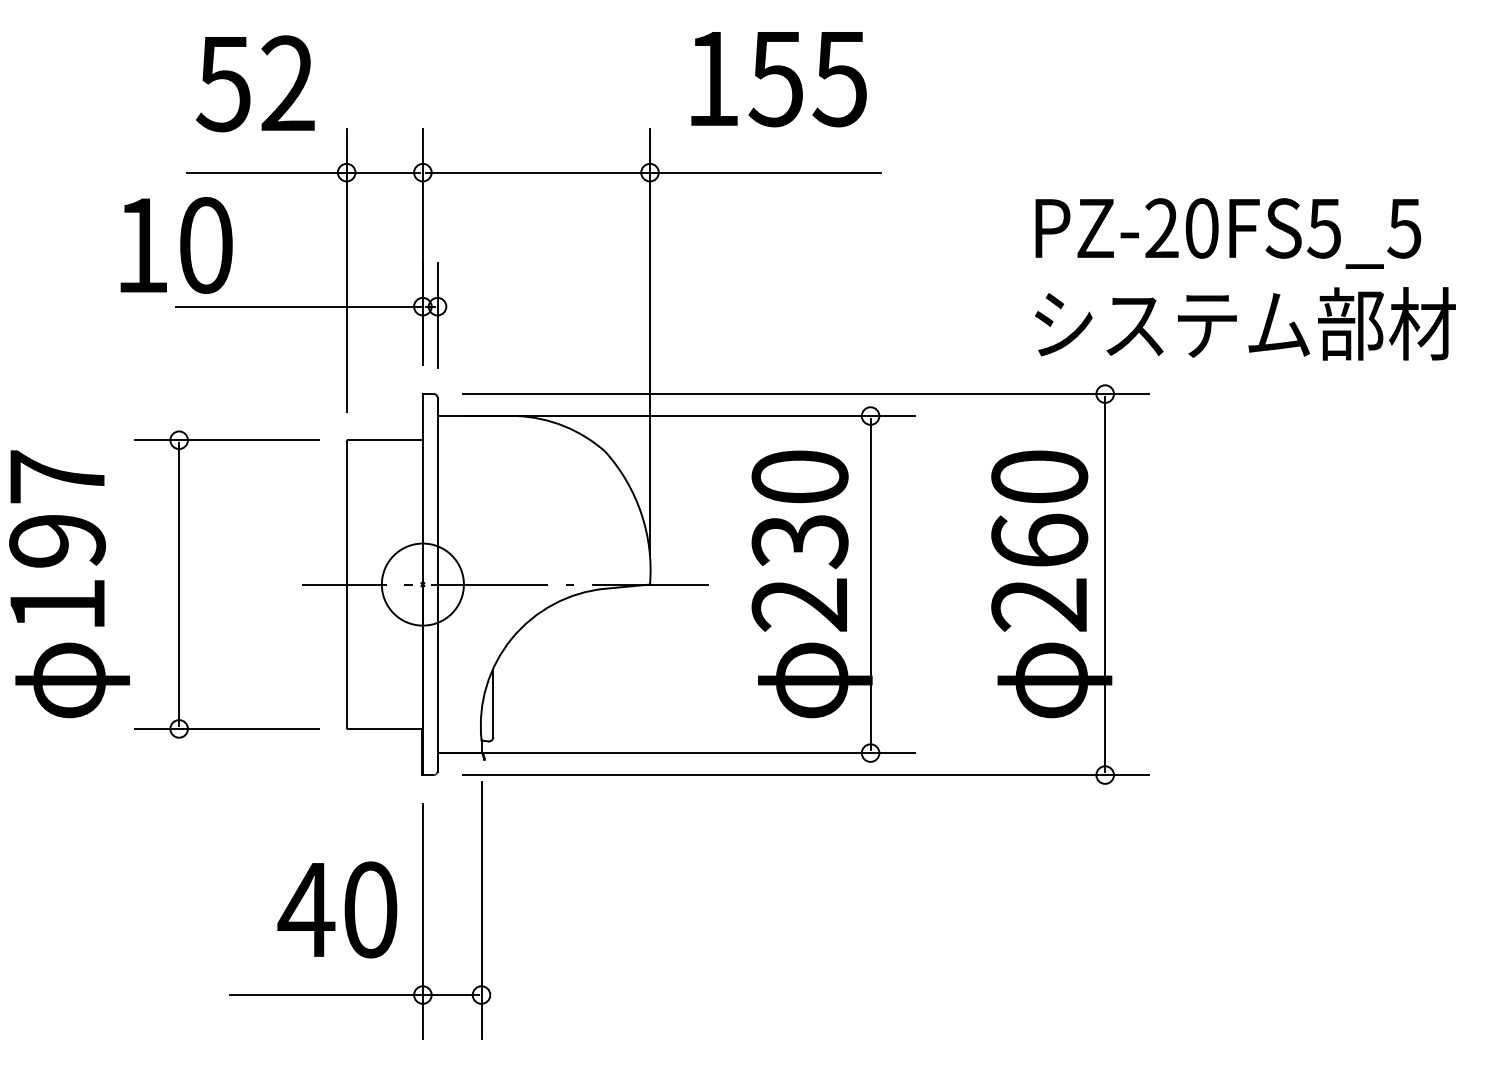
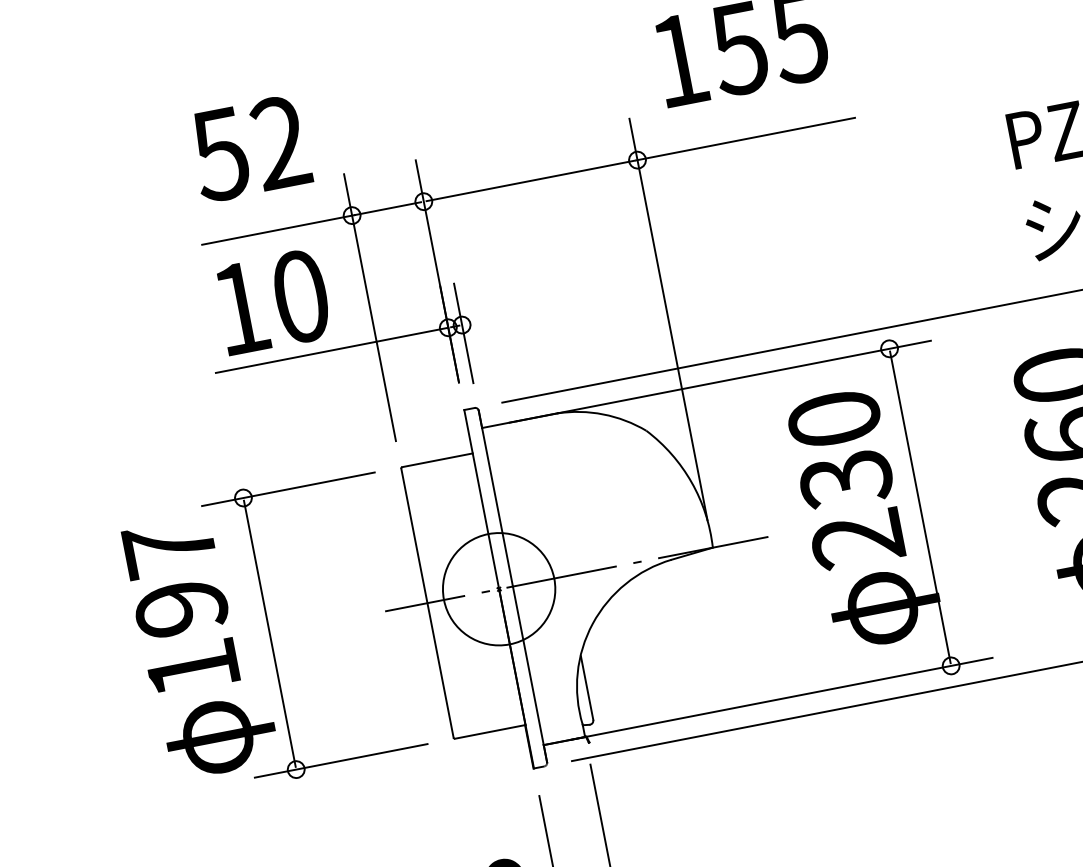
text: (176, 245) -> (273, 302), moved
text: (69, 584) -> (200, 647), moved
circle: (422, 584) -> (498, 589), size x1.43

